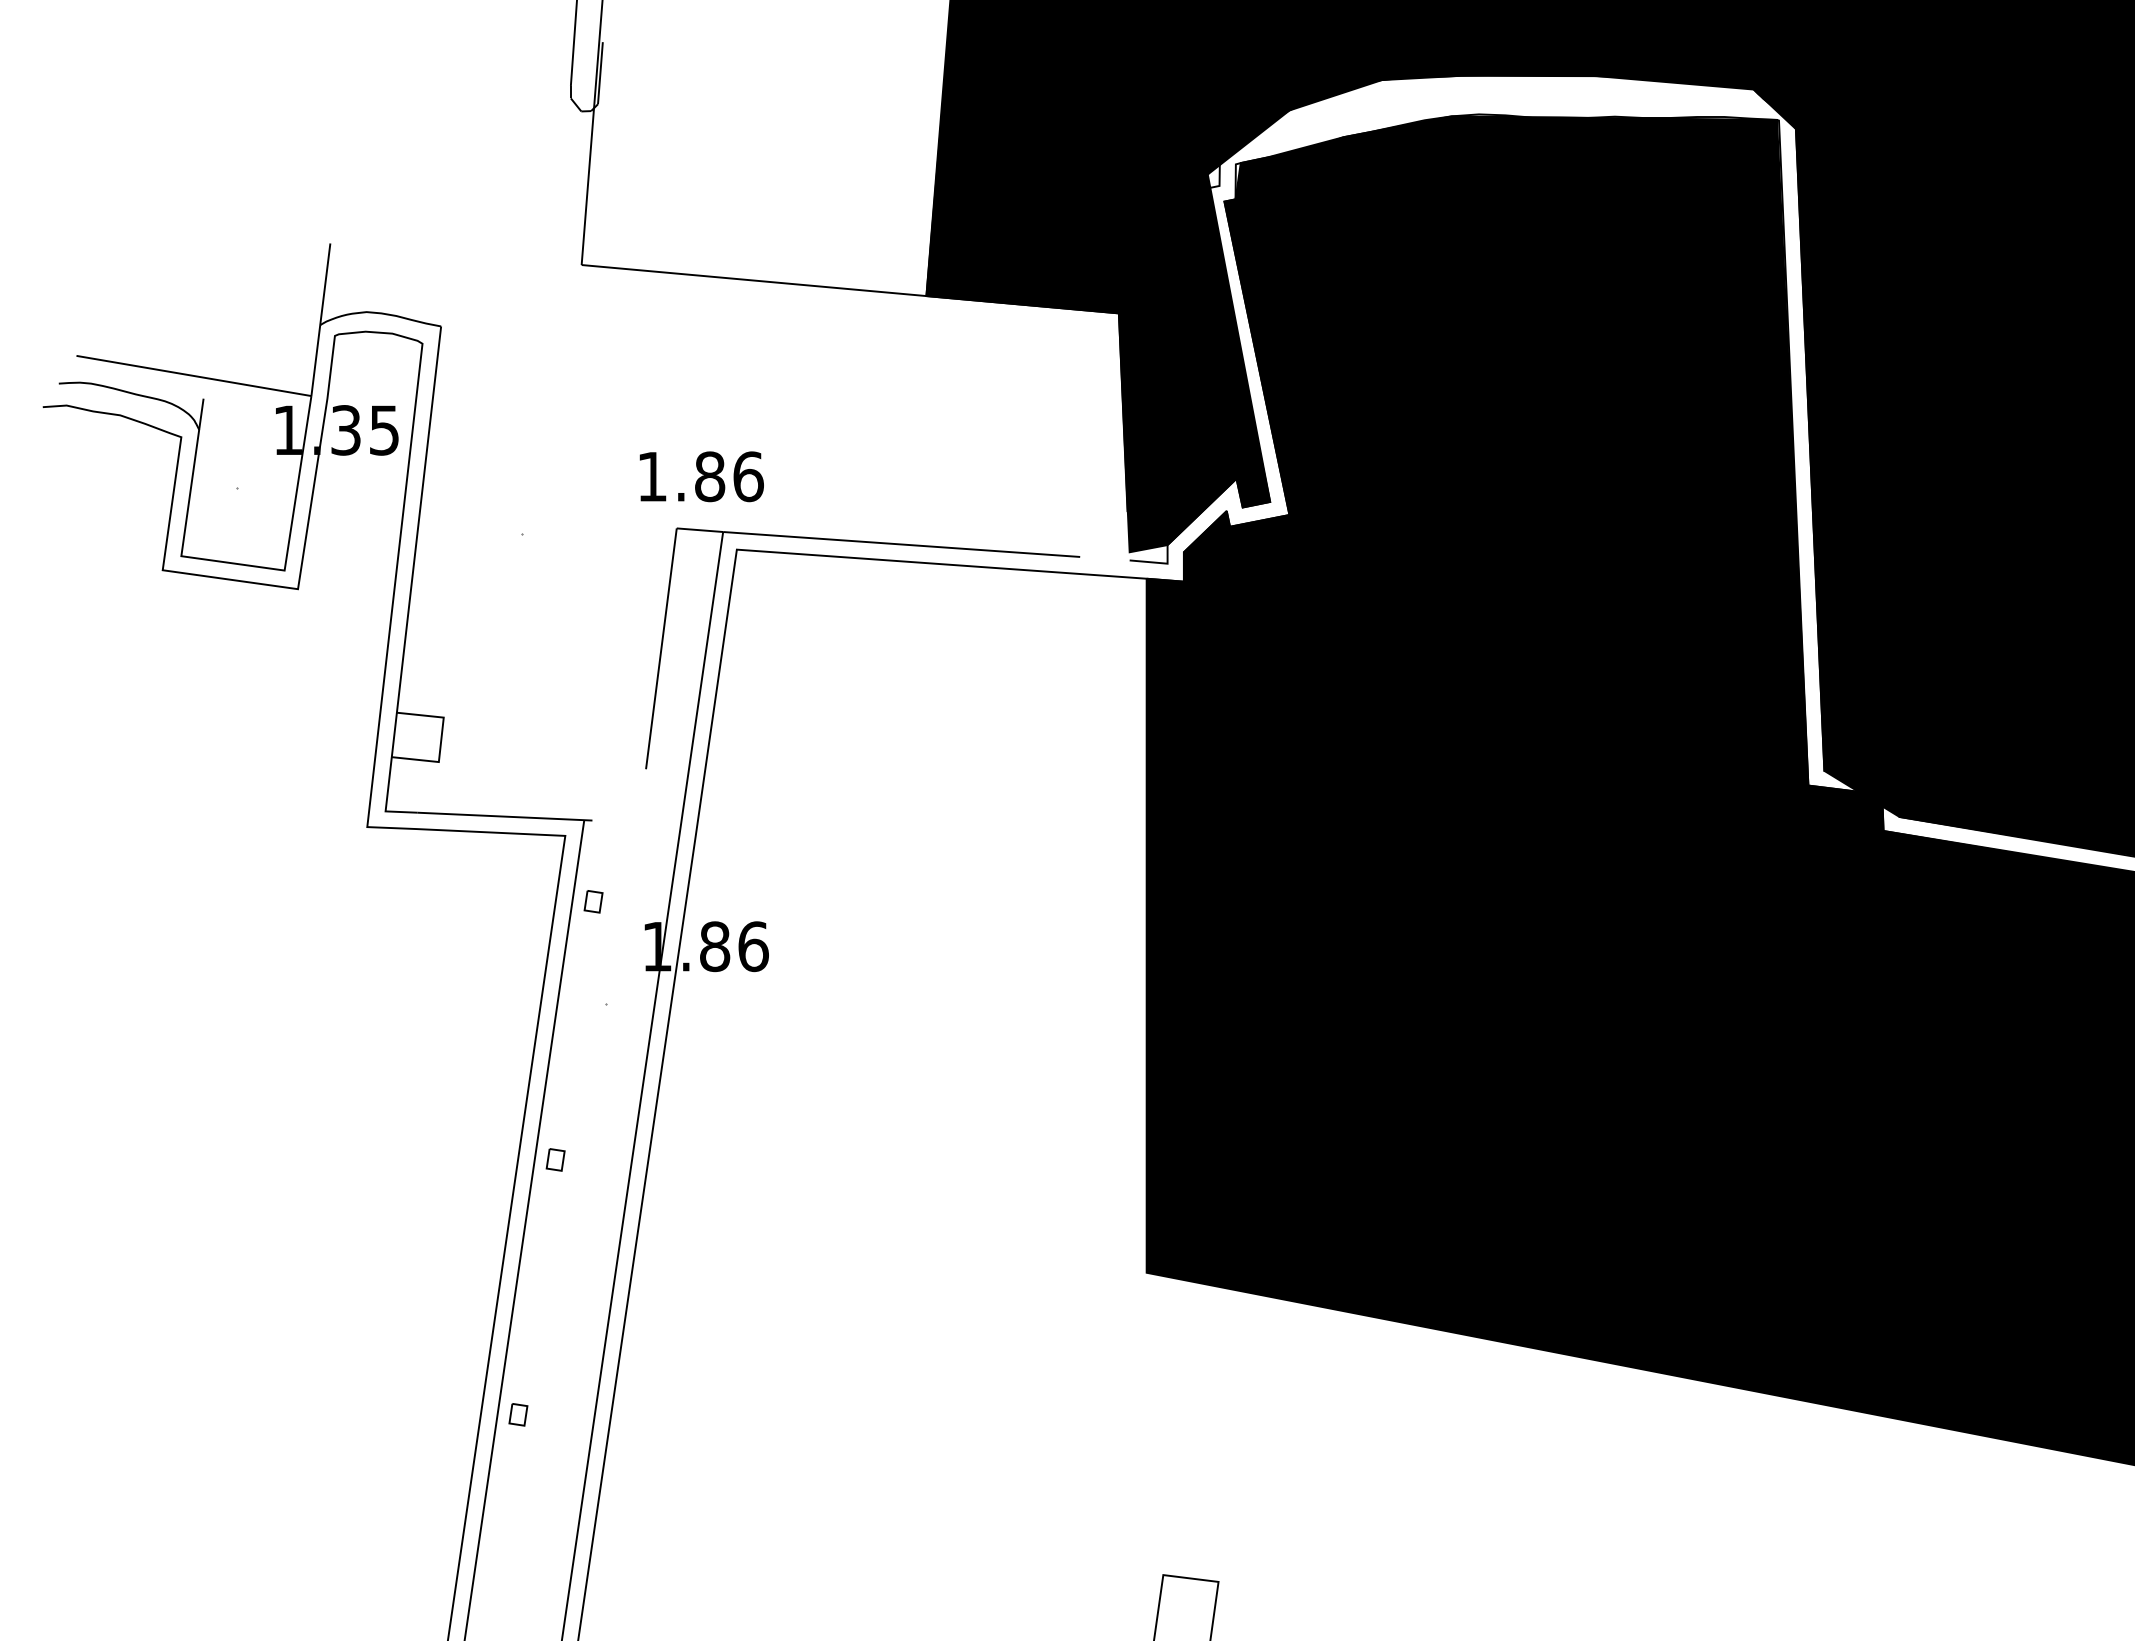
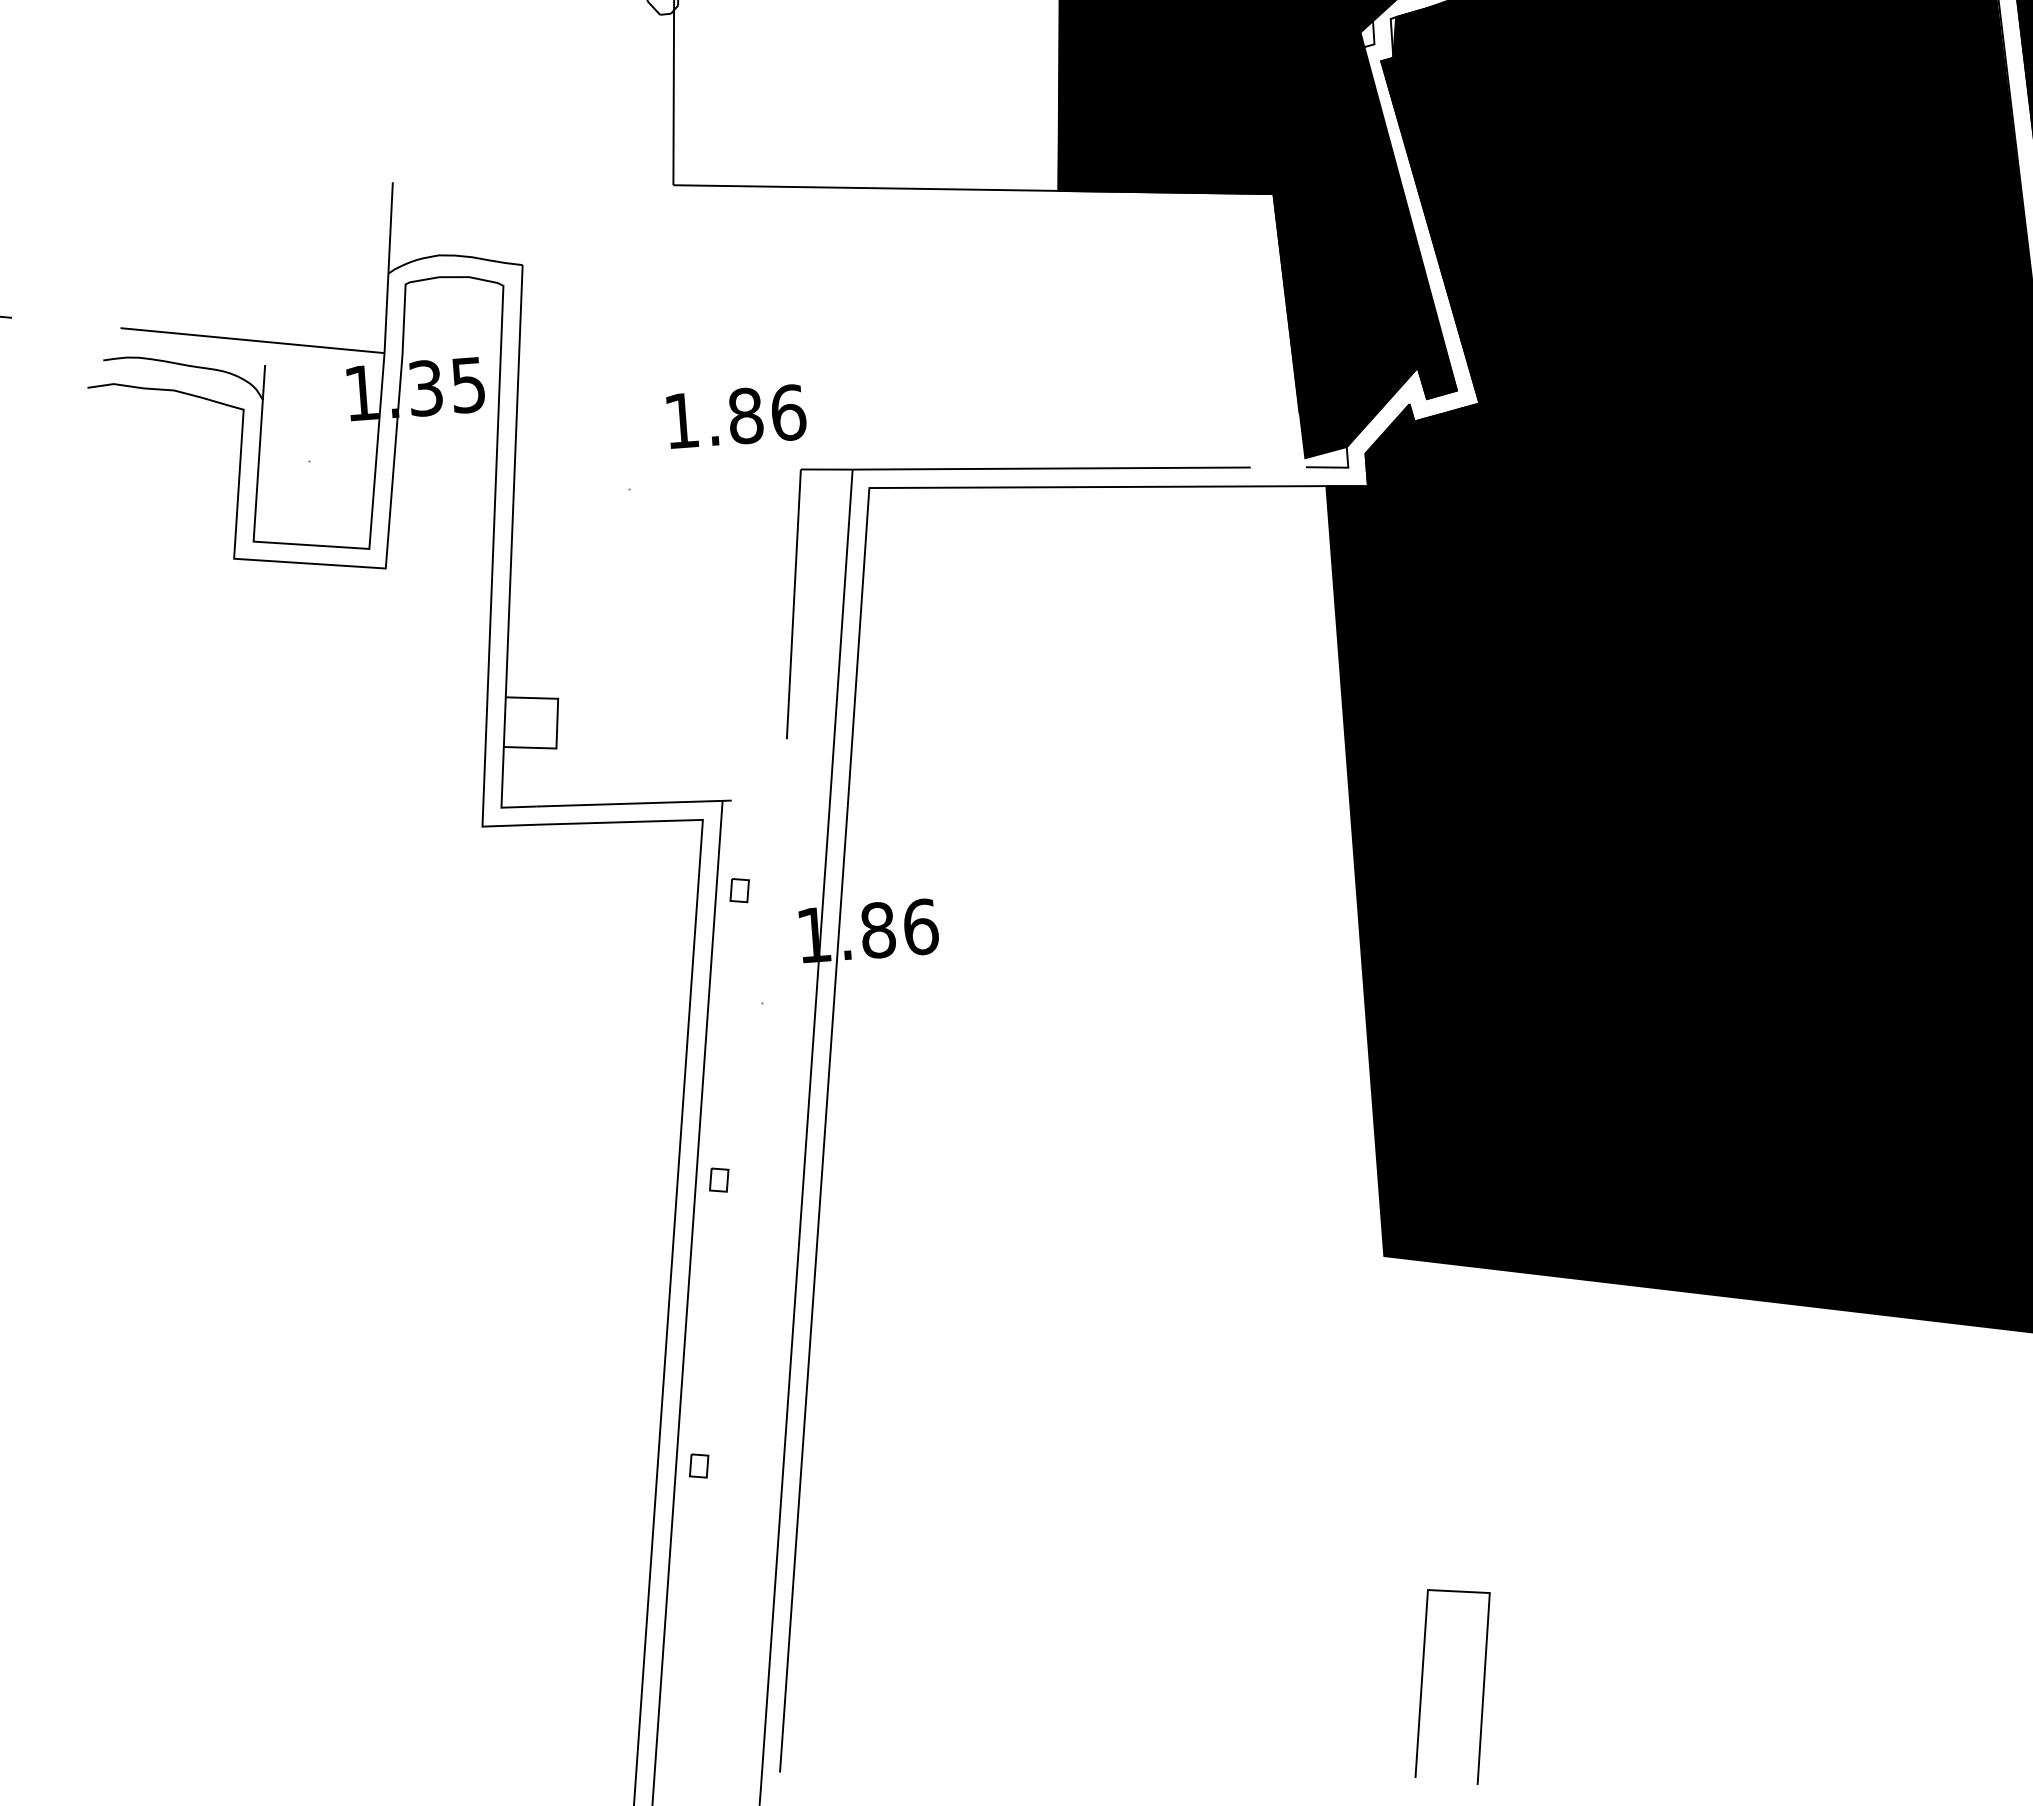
text: (701, 476) -> (736, 416), moved

